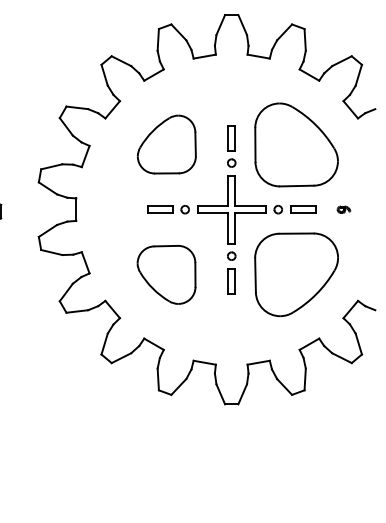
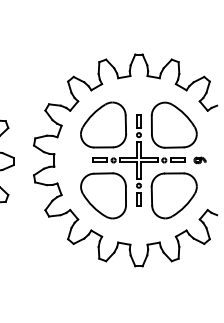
part: (166, 143) -> (103, 124), size x1.43
part: (342, 209) -> (199, 160), size x1.67
part: (166, 274) -> (103, 195), size x1.43

